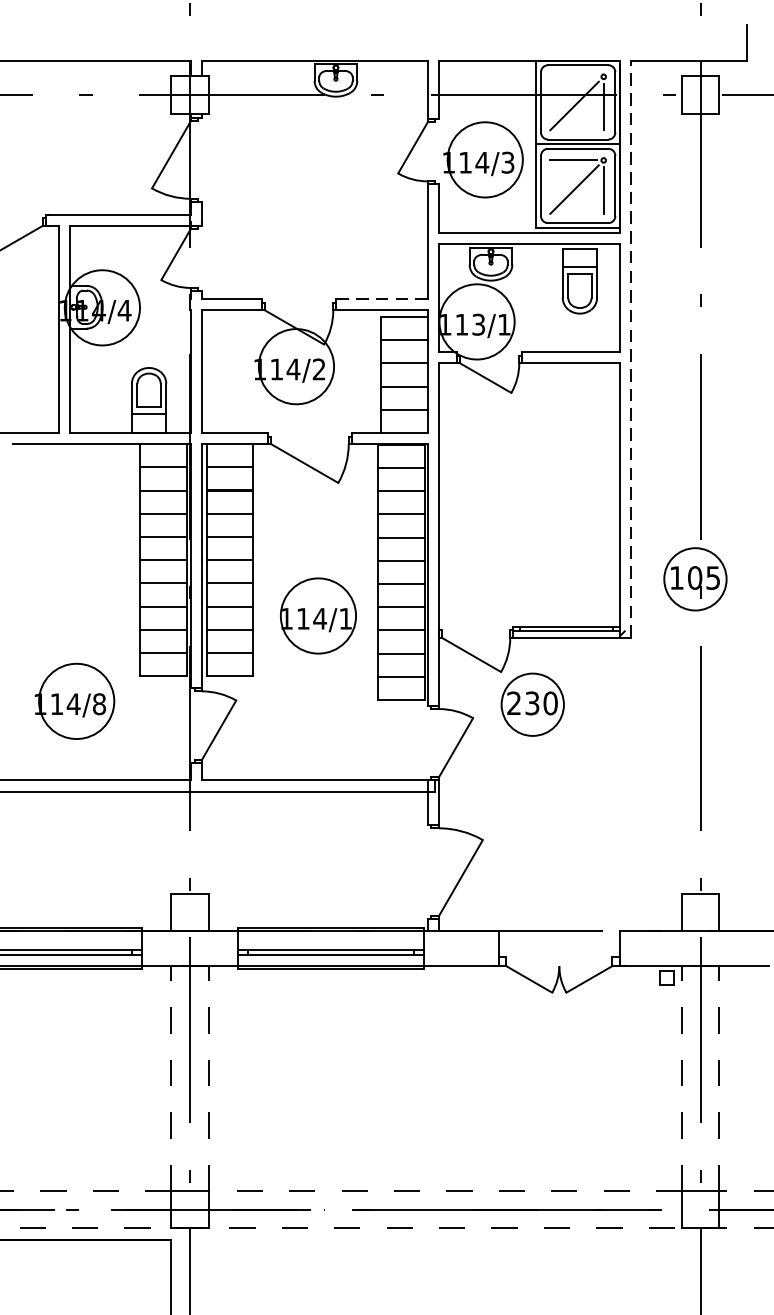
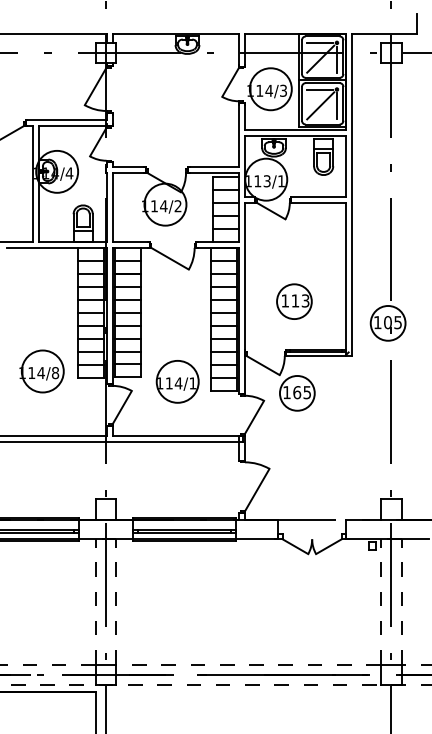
line: (574, 76) -> (320, 42), added
line: (382, 300) -> (213, 167), dashed -> solid
line: (631, 348) -> (352, 194), dashed -> solid
part: (527, 540) -> (294, 301), added
part: (318, 615) -> (177, 381), moved
part: (74, 701) -> (41, 371), moved
text: (533, 703) -> (297, 392), 230 -> 165

